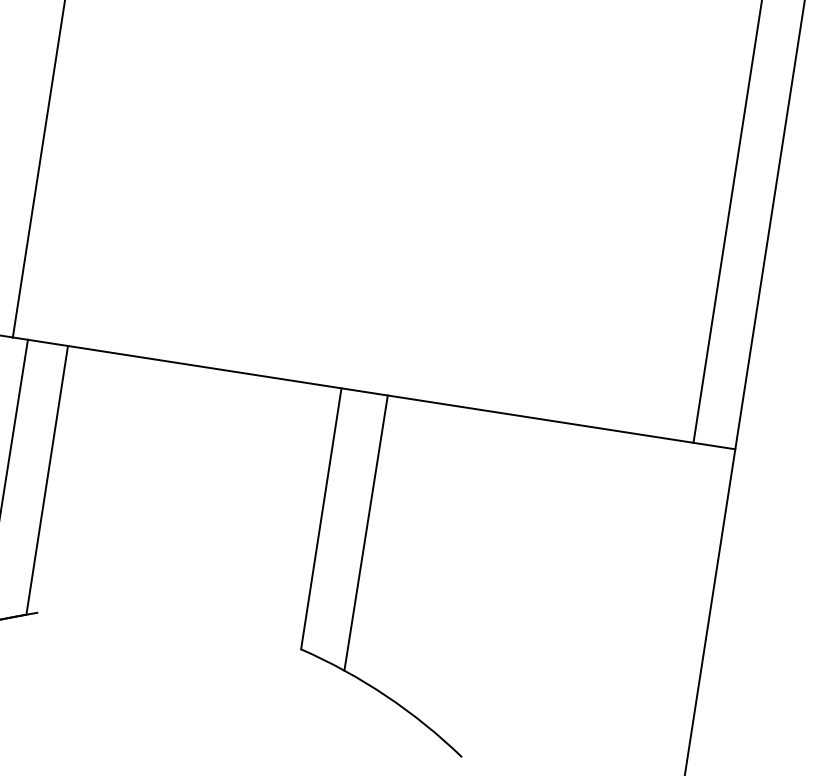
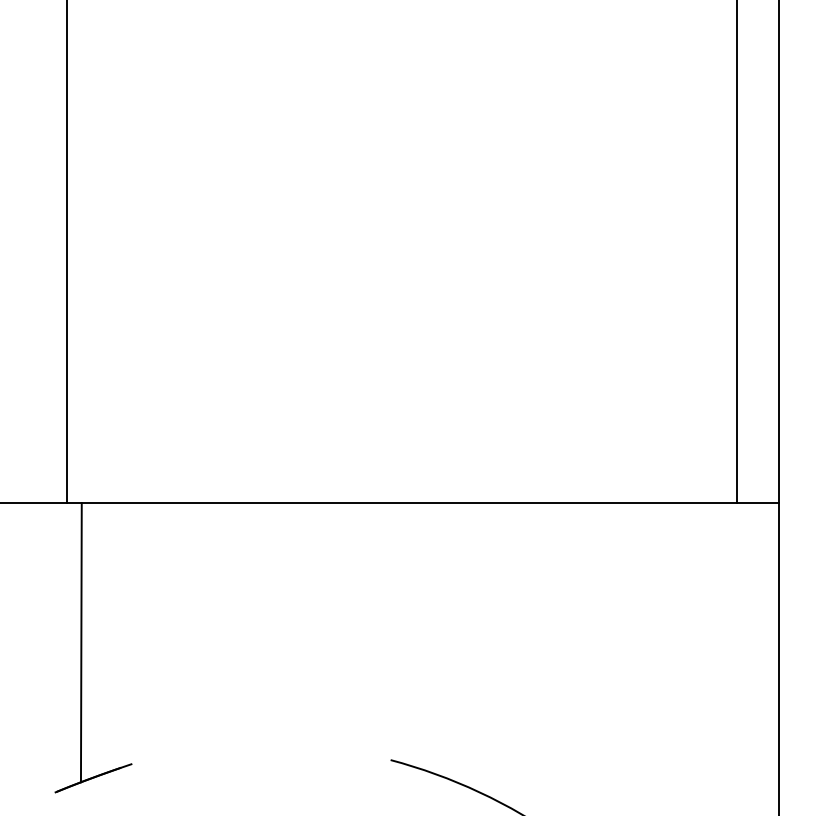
line: (47, 479) -> (121, 634), removed
line: (321, 518) -> (390, 631), removed
line: (365, 532) -> (435, 638), removed

